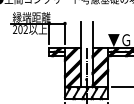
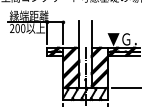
text: (26, 29) -> (23, 28), 202 -> 200

